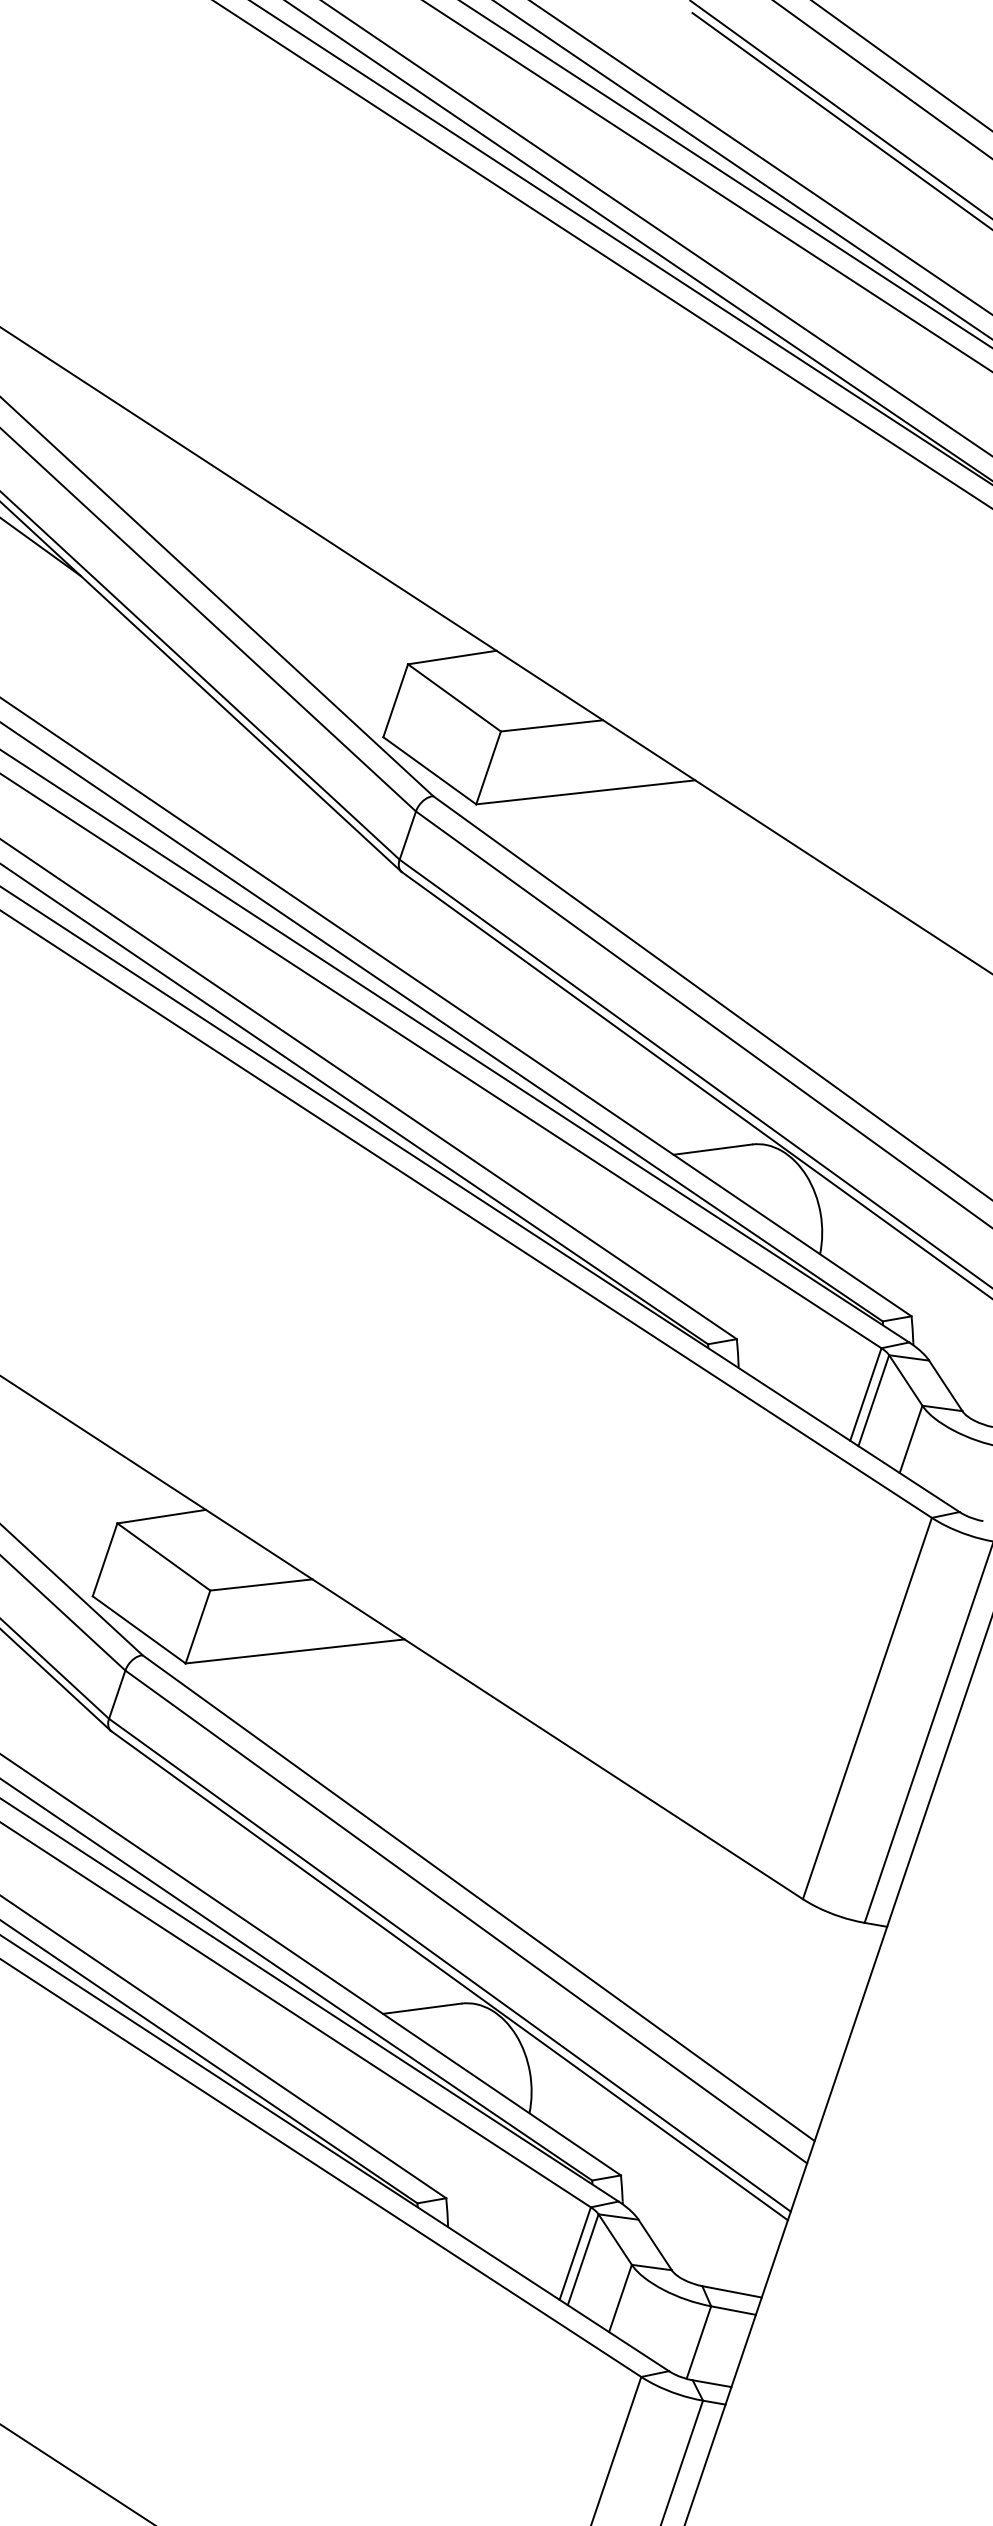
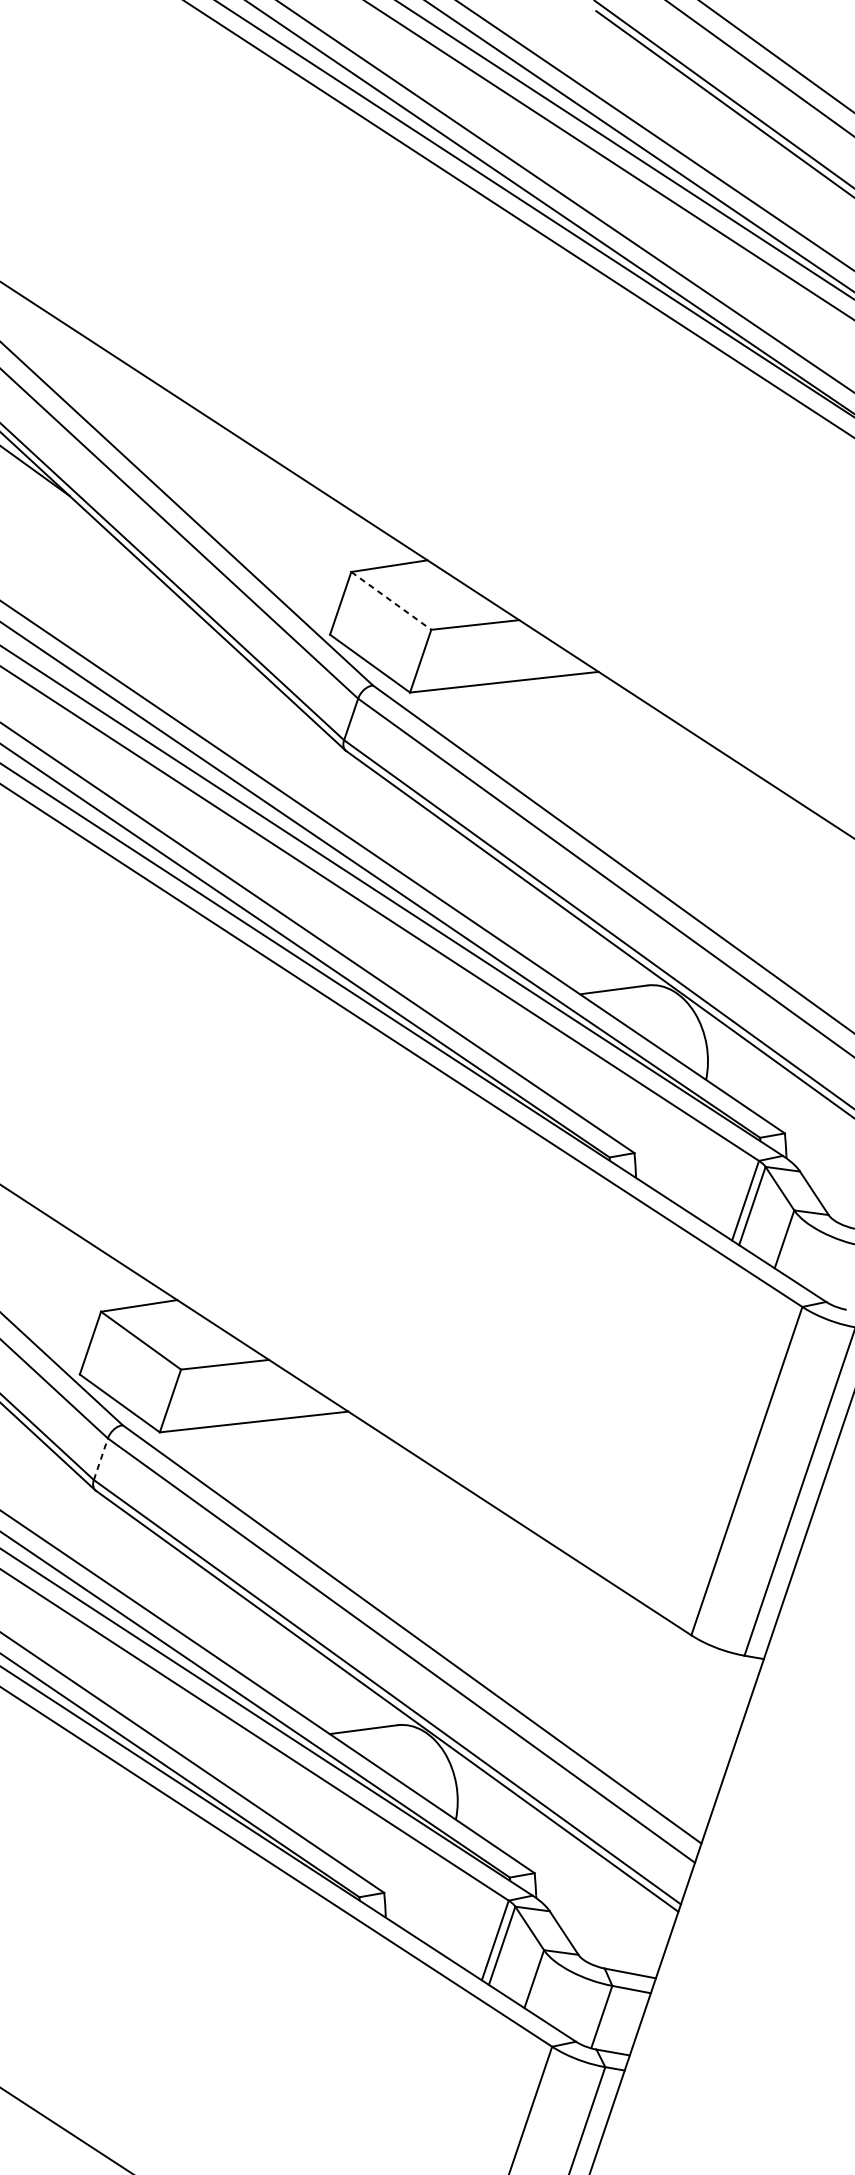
line: (454, 698) -> (391, 601), solid -> dashed
line: (117, 1694) -> (101, 1459), solid -> dashed

